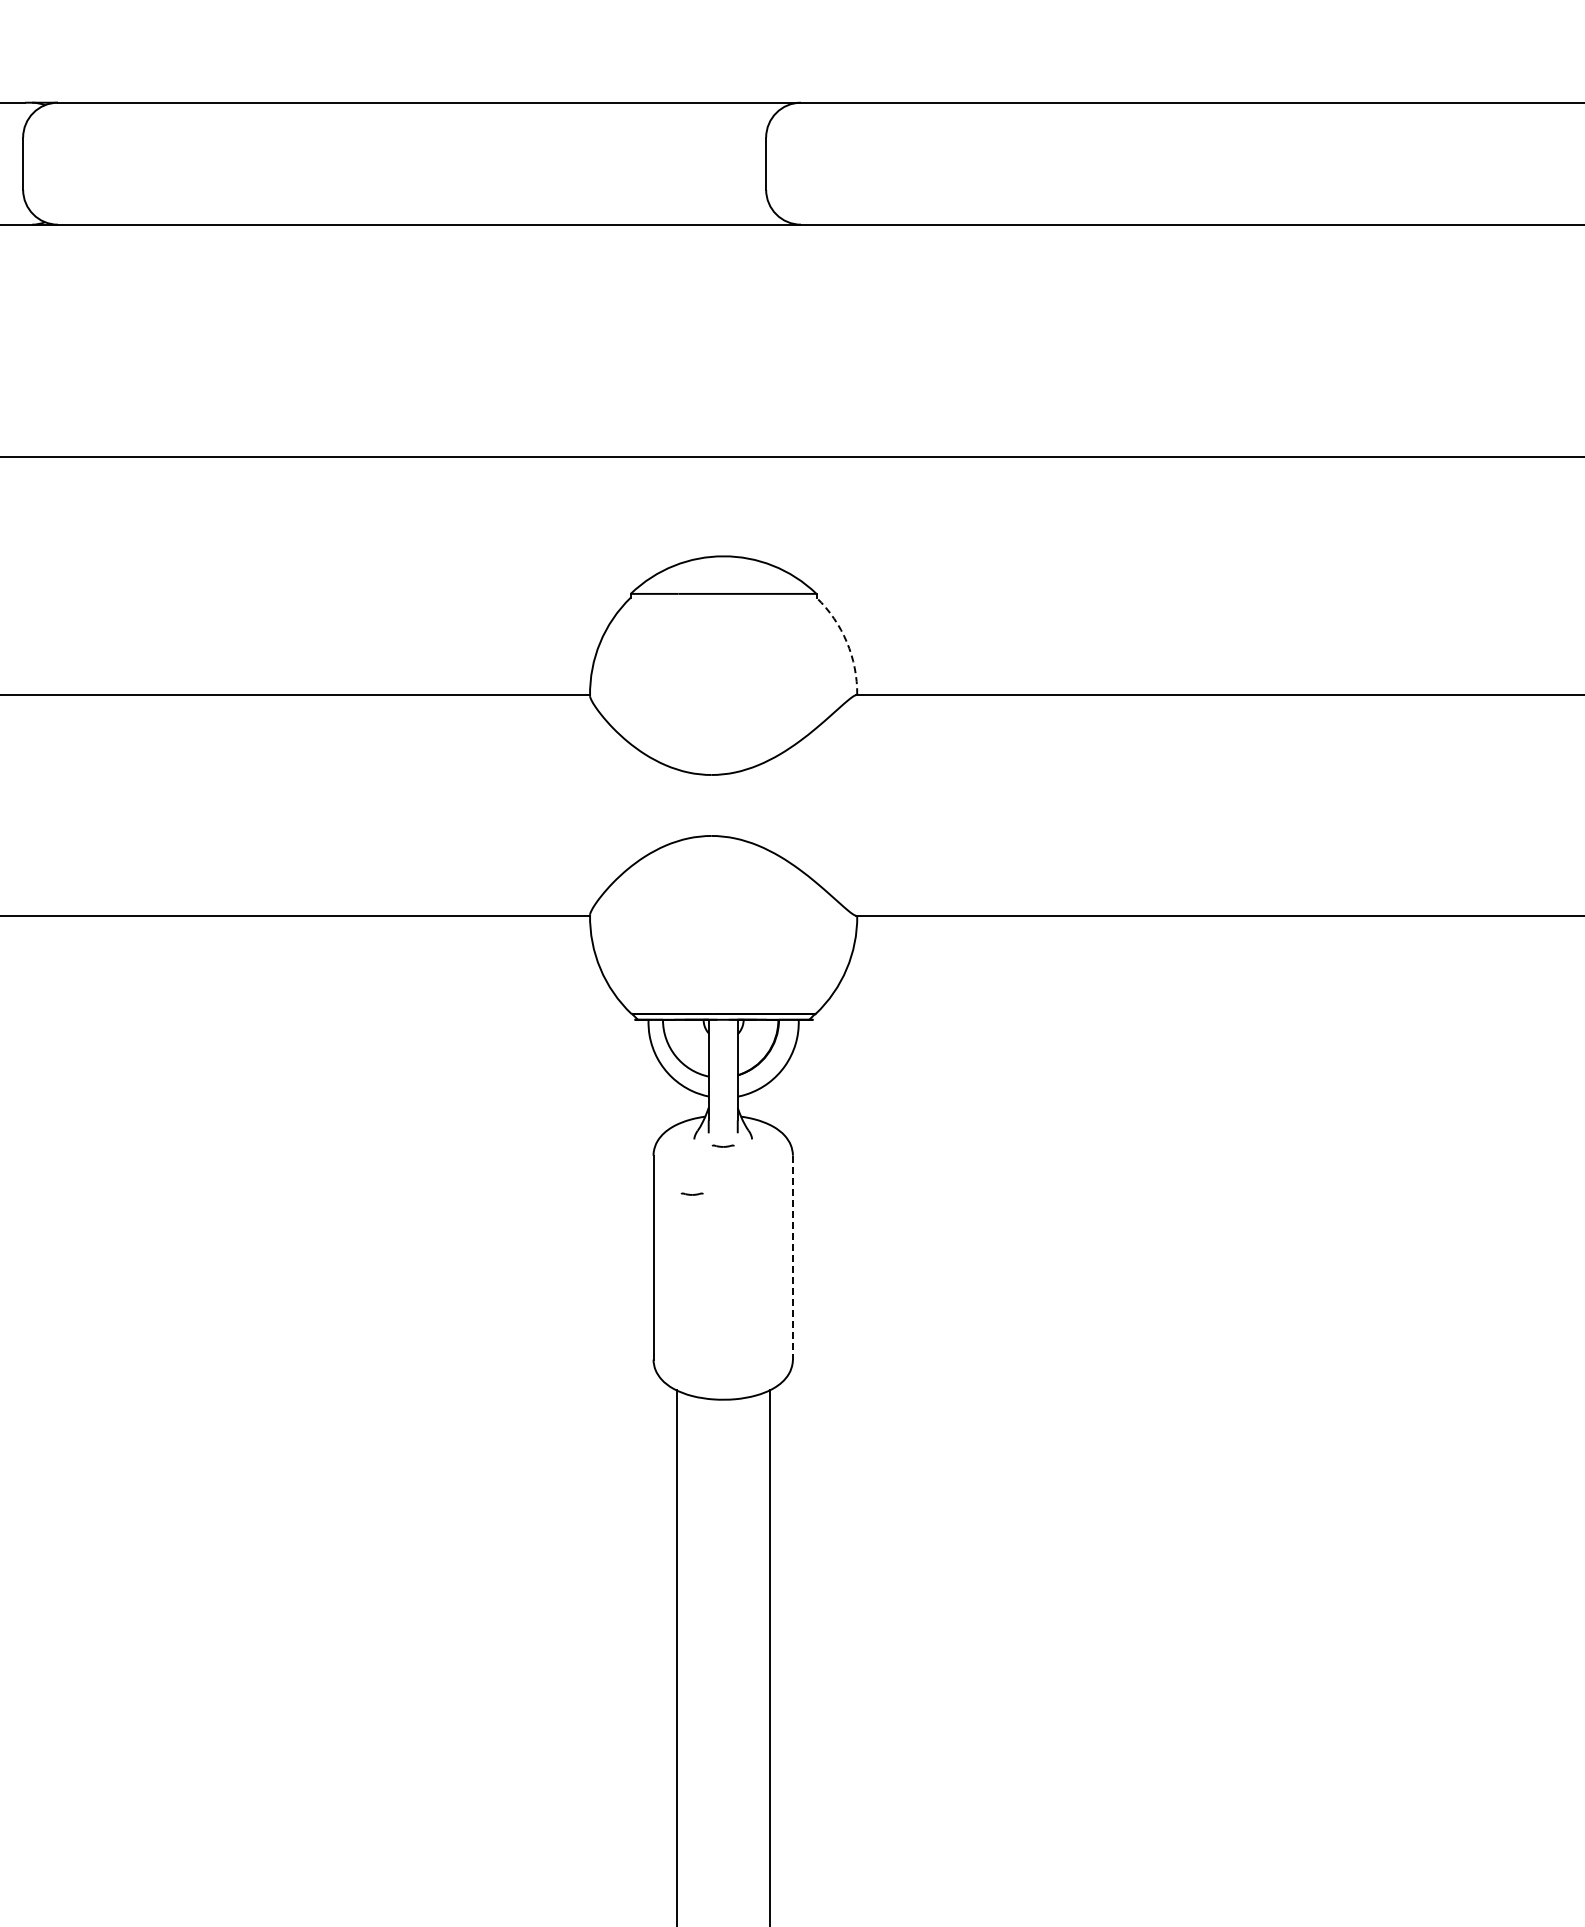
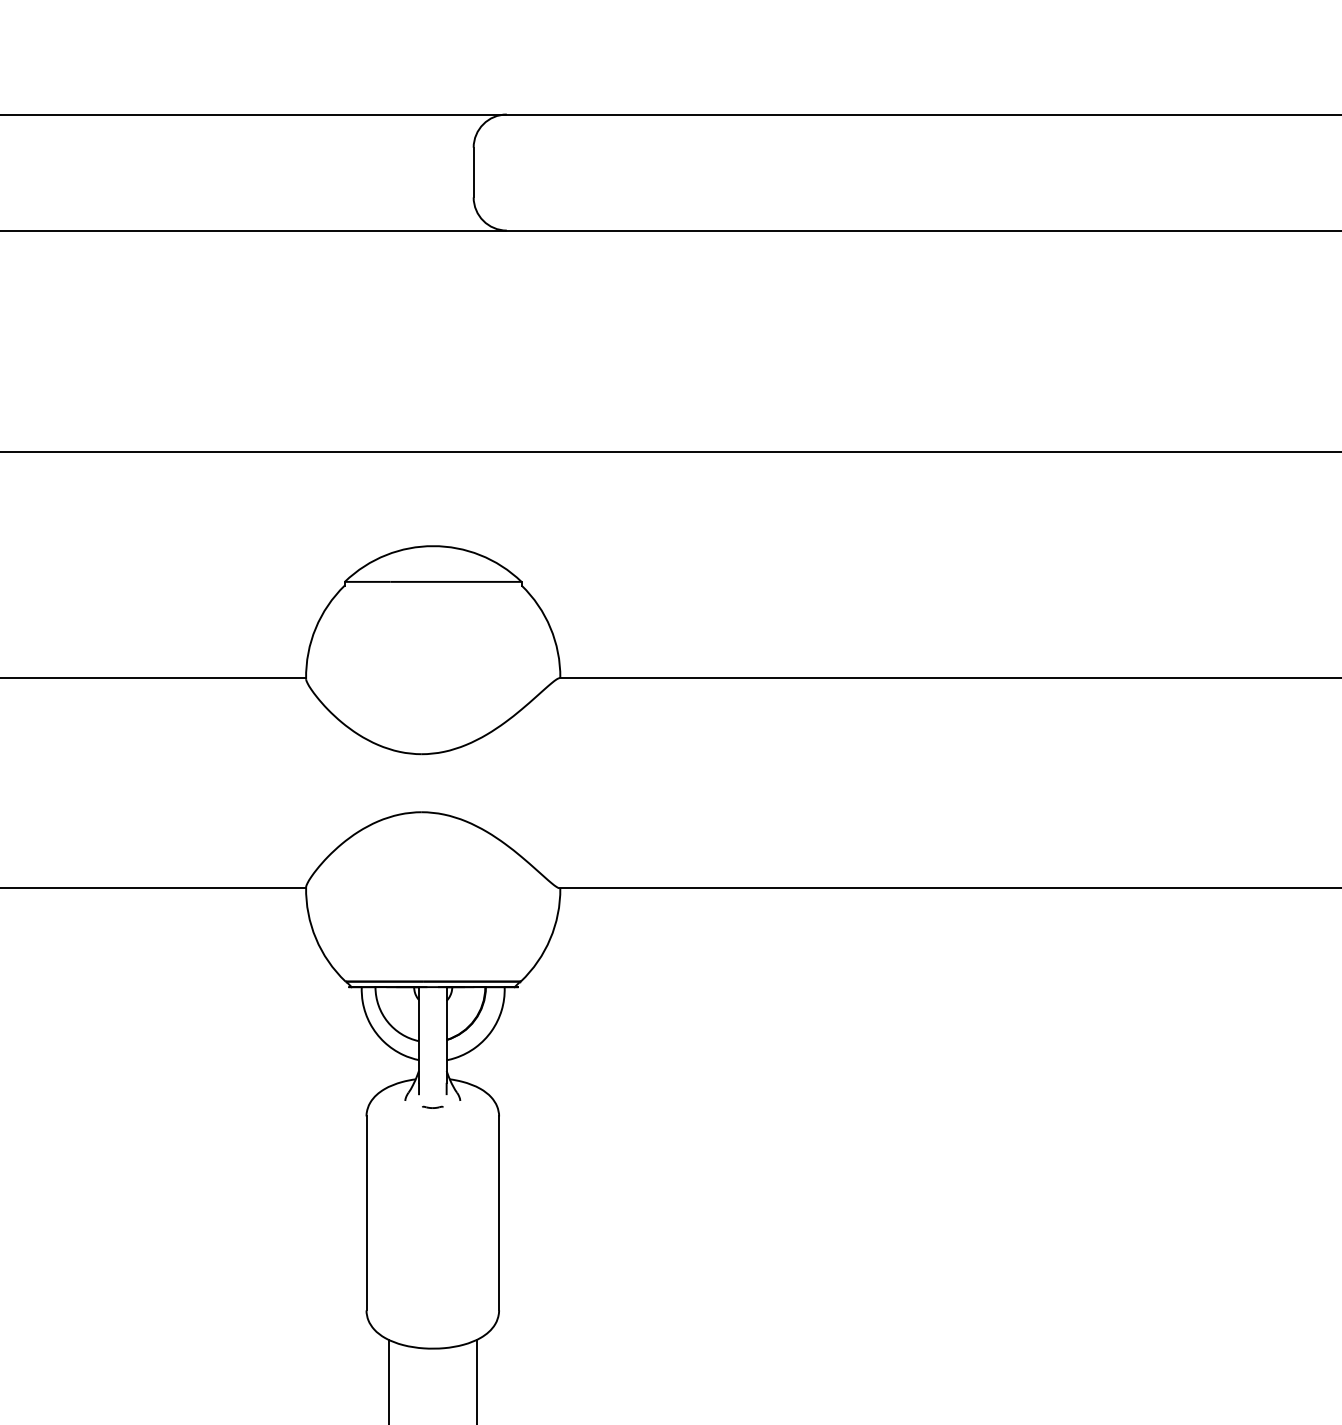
arc: (846, 642) -> (550, 628), dashed -> solid
line: (691, 1194) -> (402, 1153), removed
line: (792, 1257) -> (498, 1213), dashed -> solid

